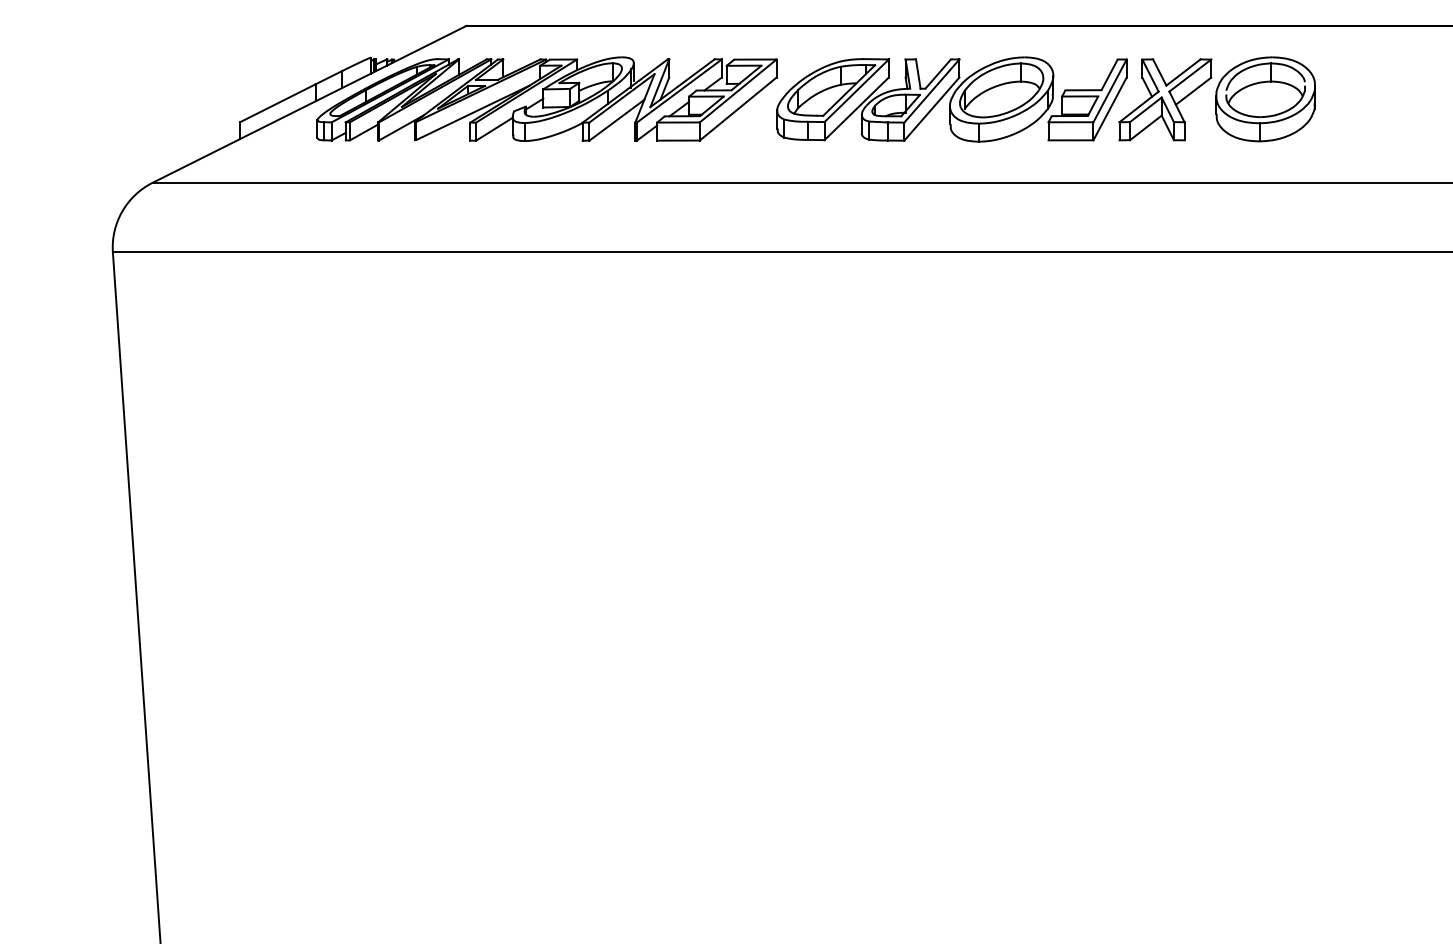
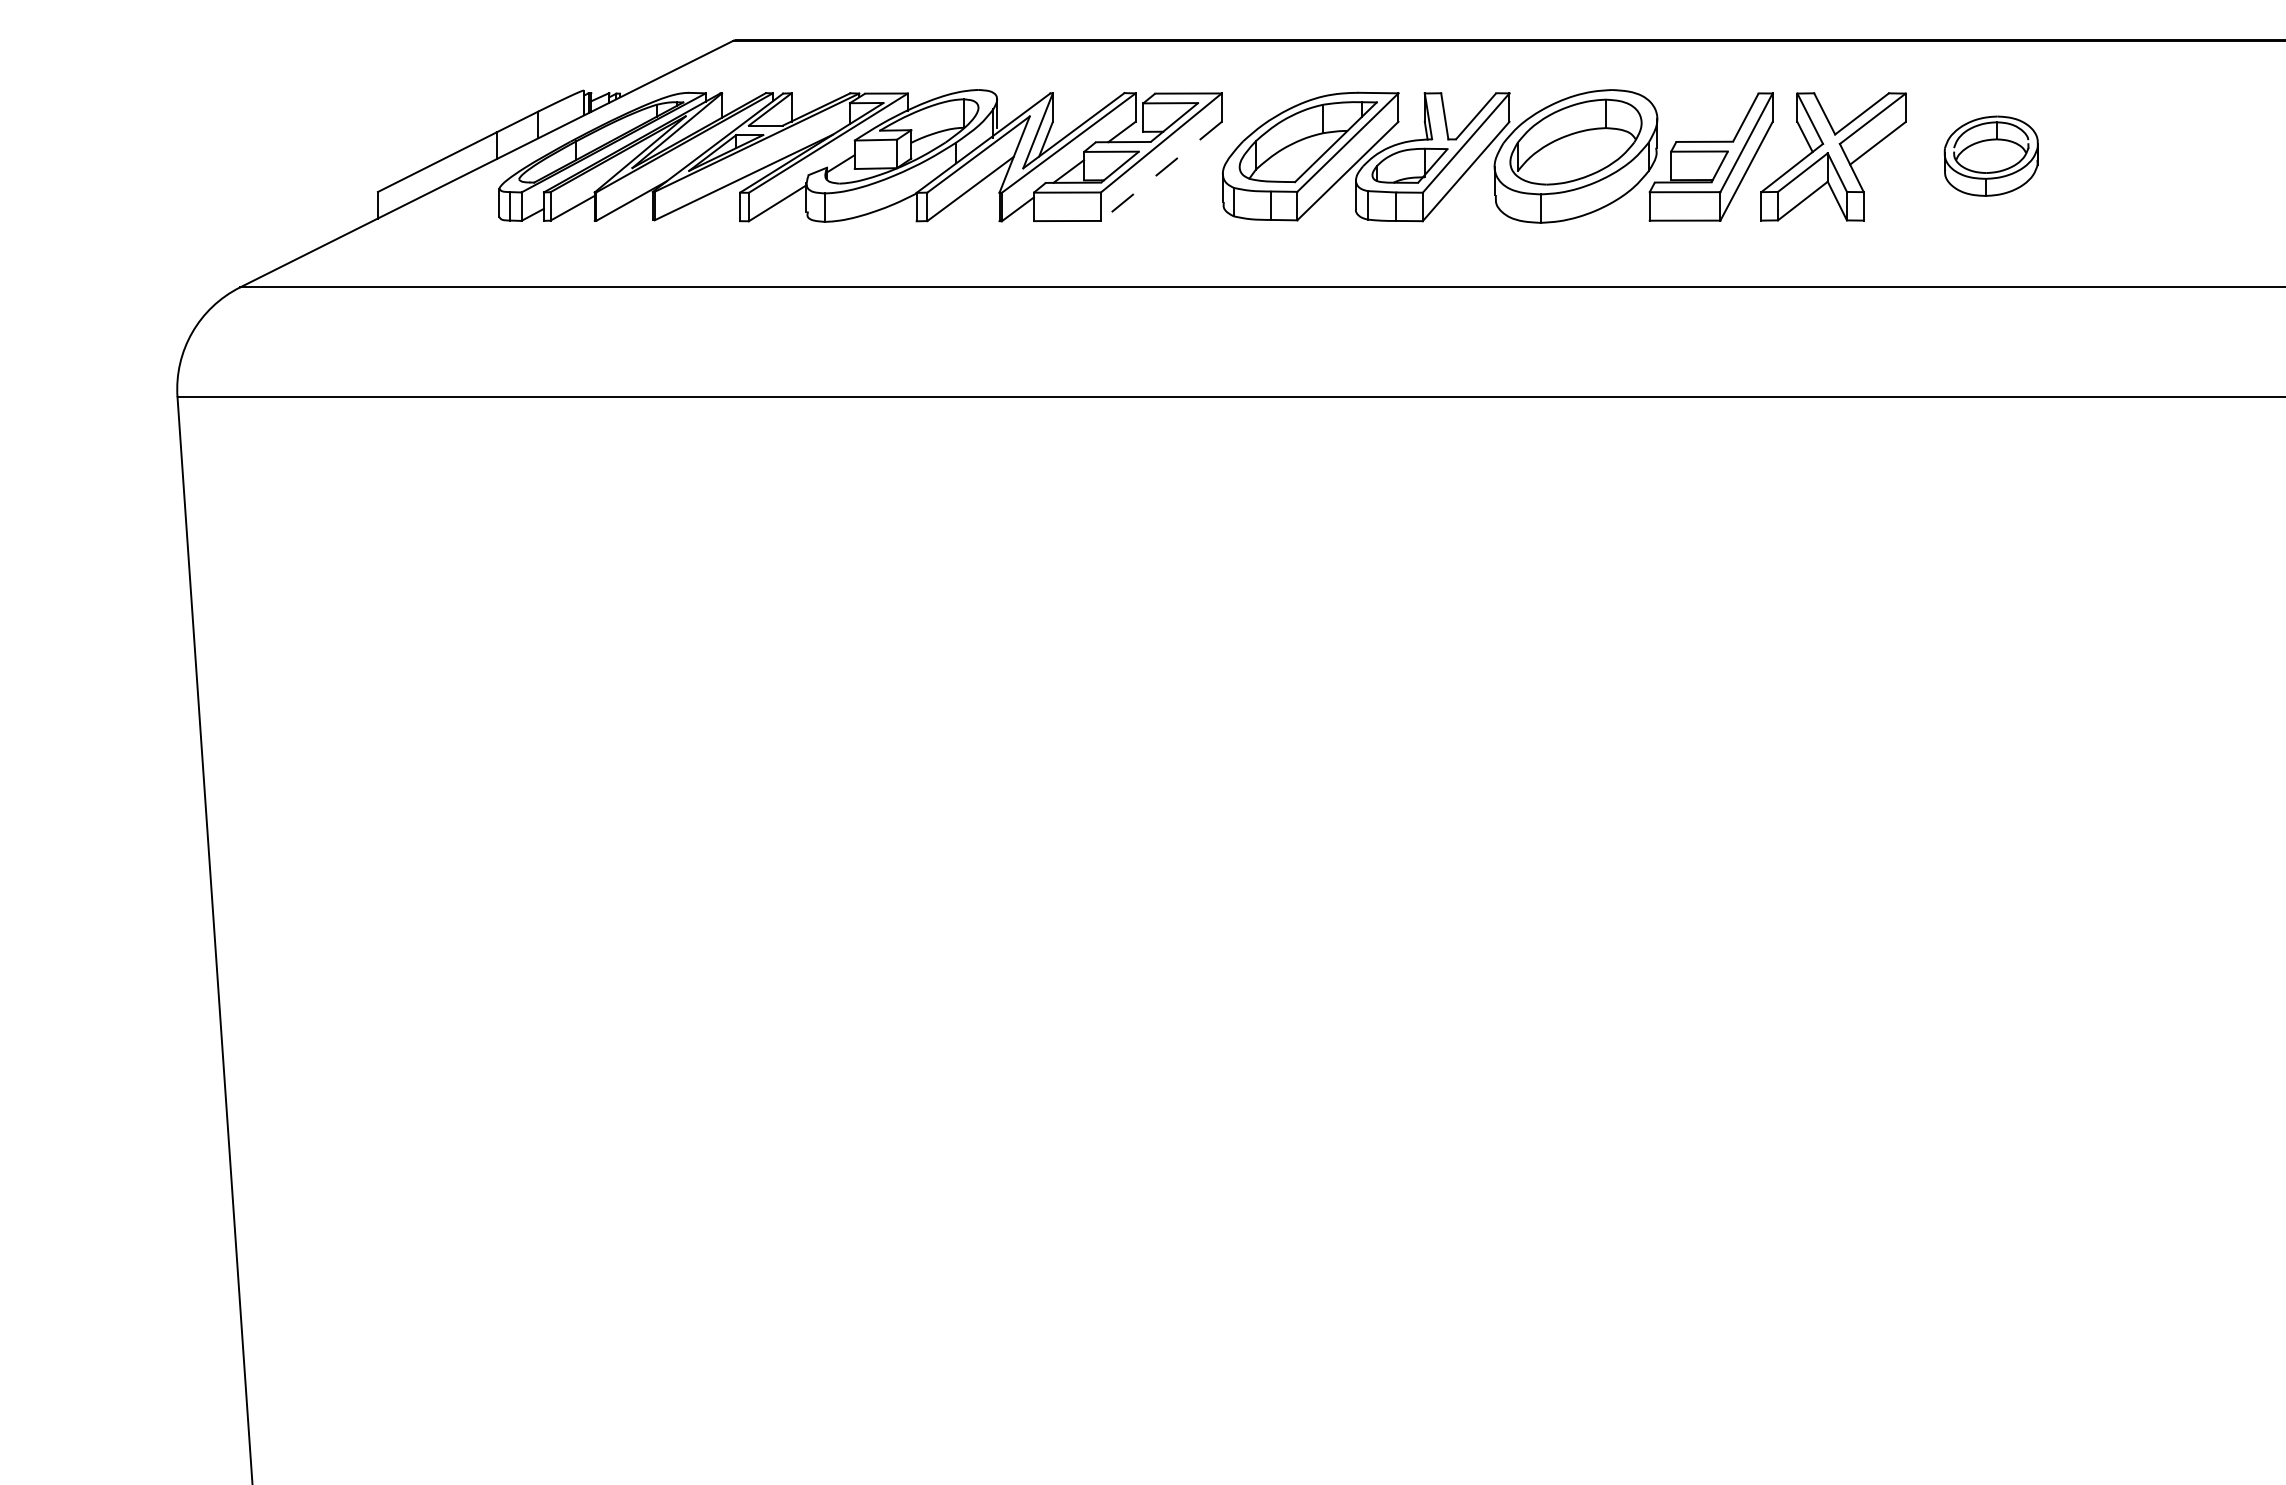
part: (1265, 99) -> (1991, 156), size x0.6
line: (738, 109) -> (1161, 172), solid -> dashed

